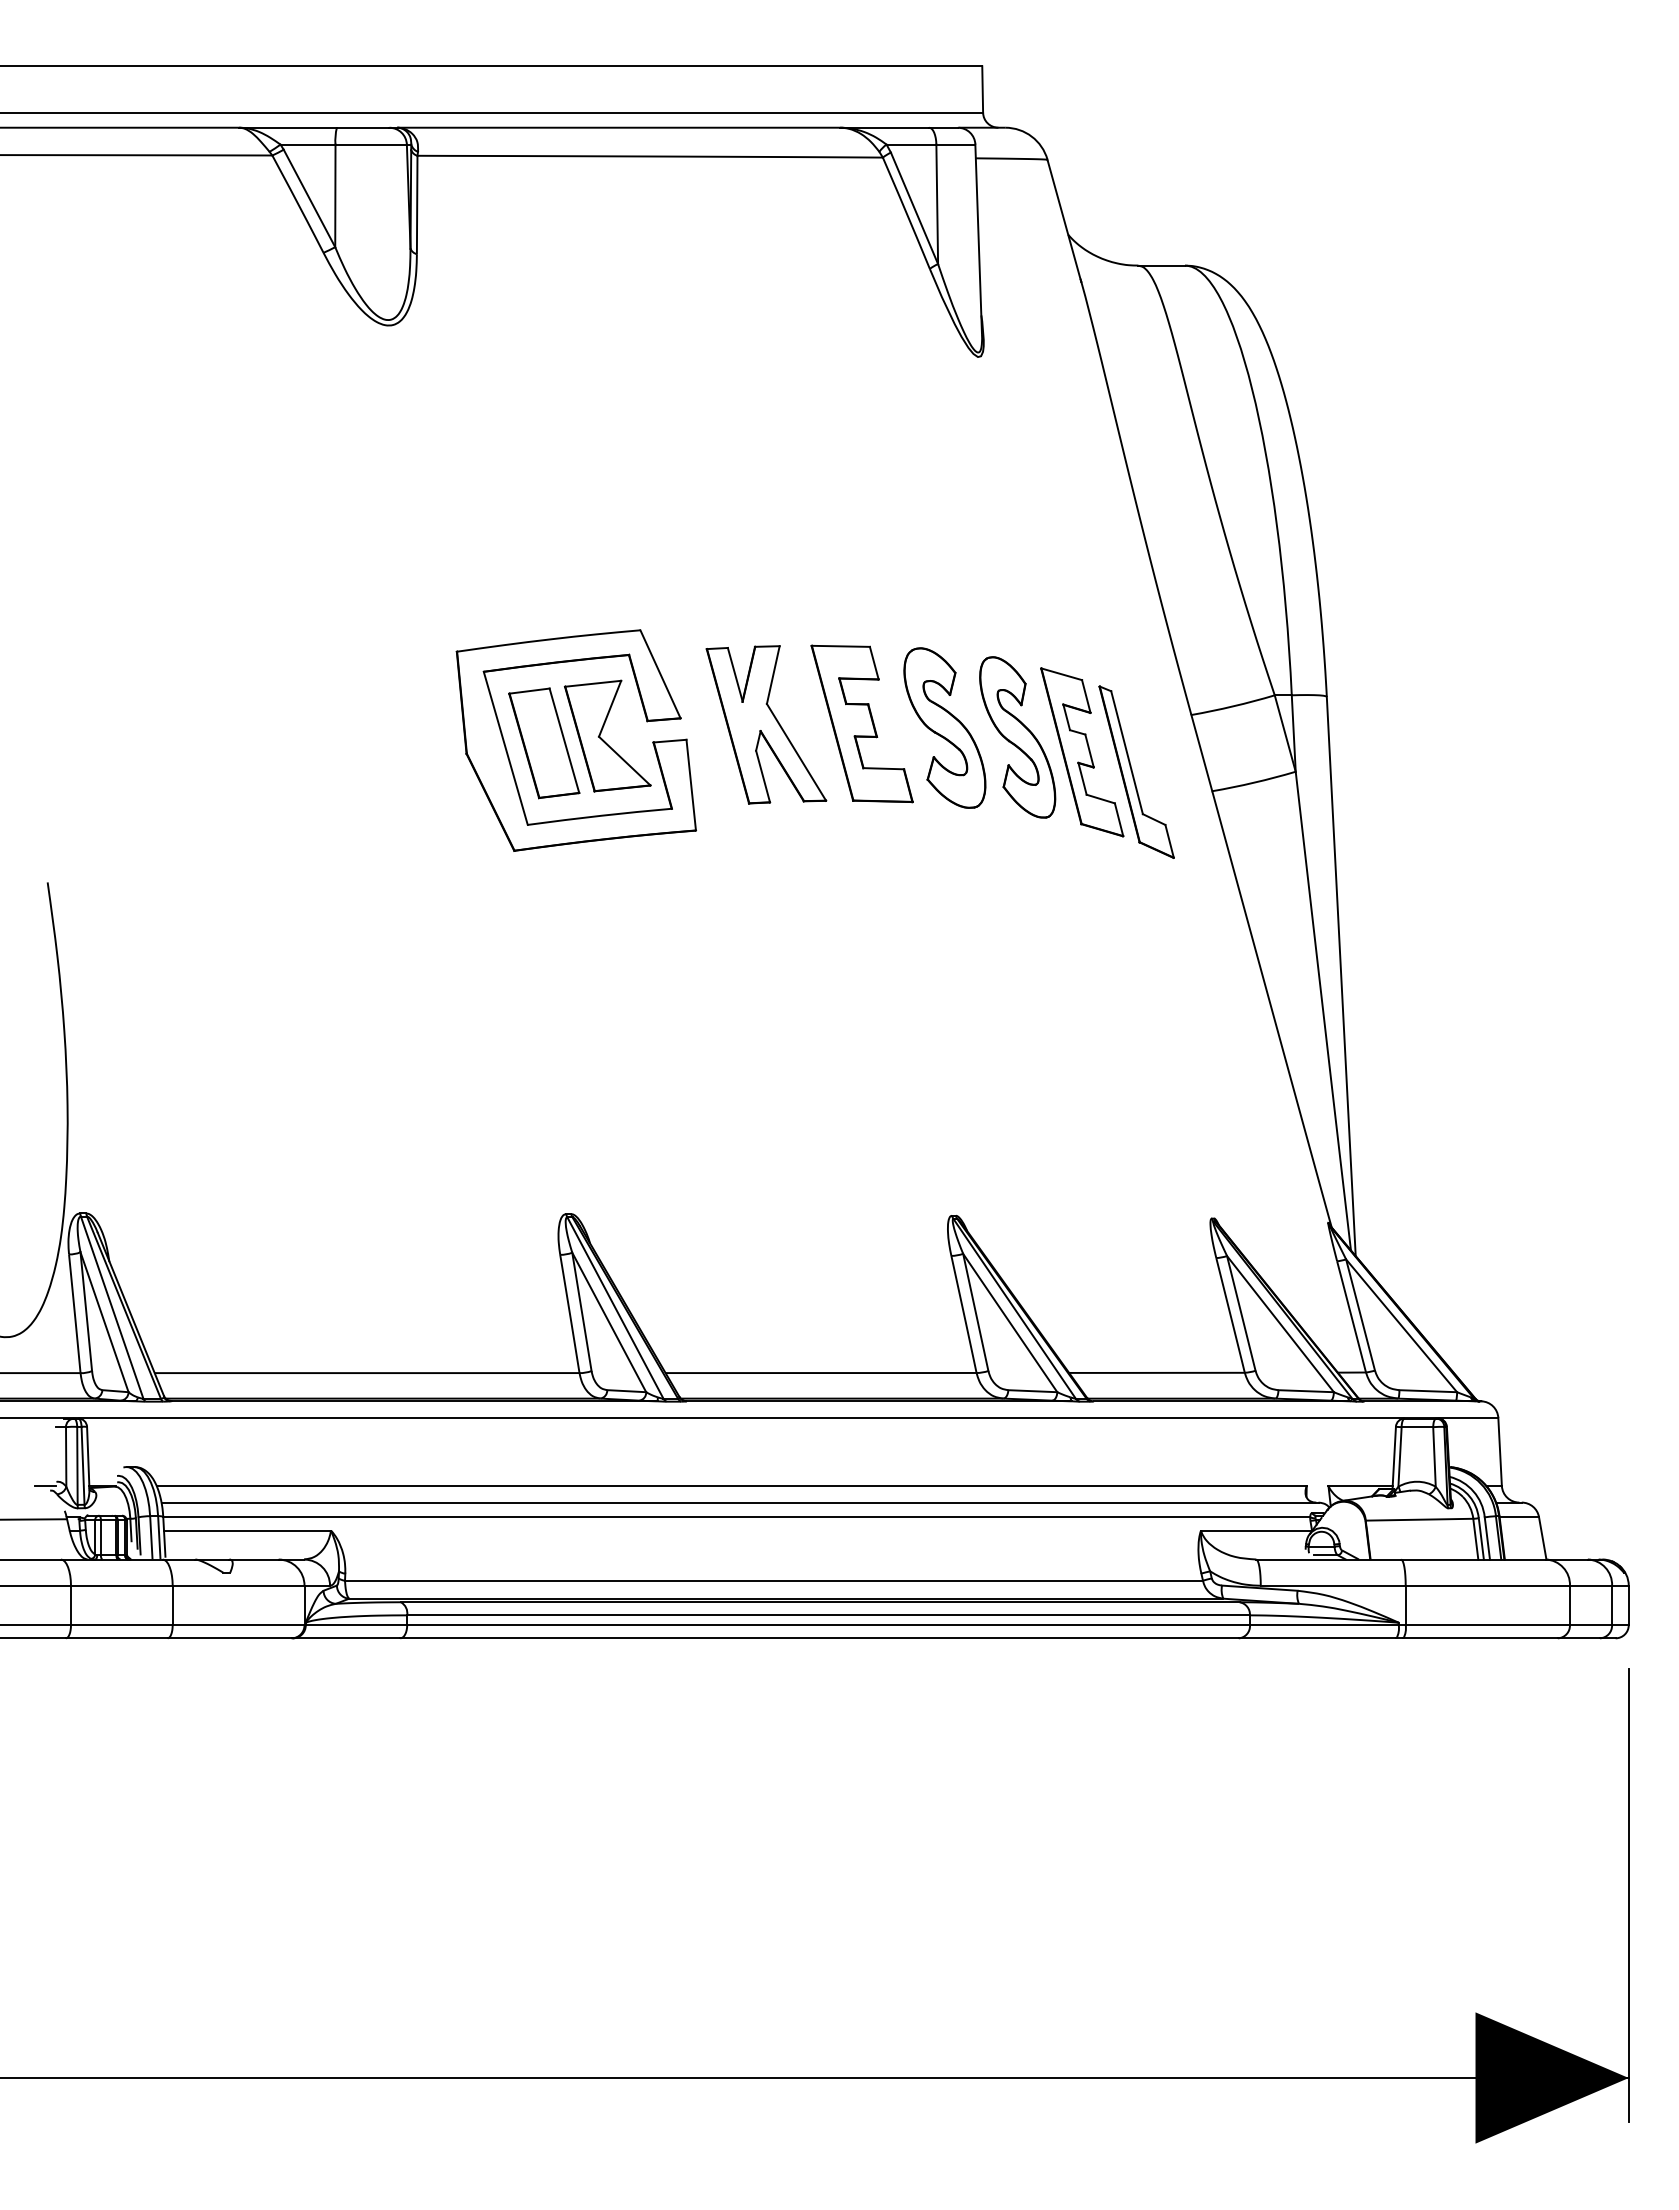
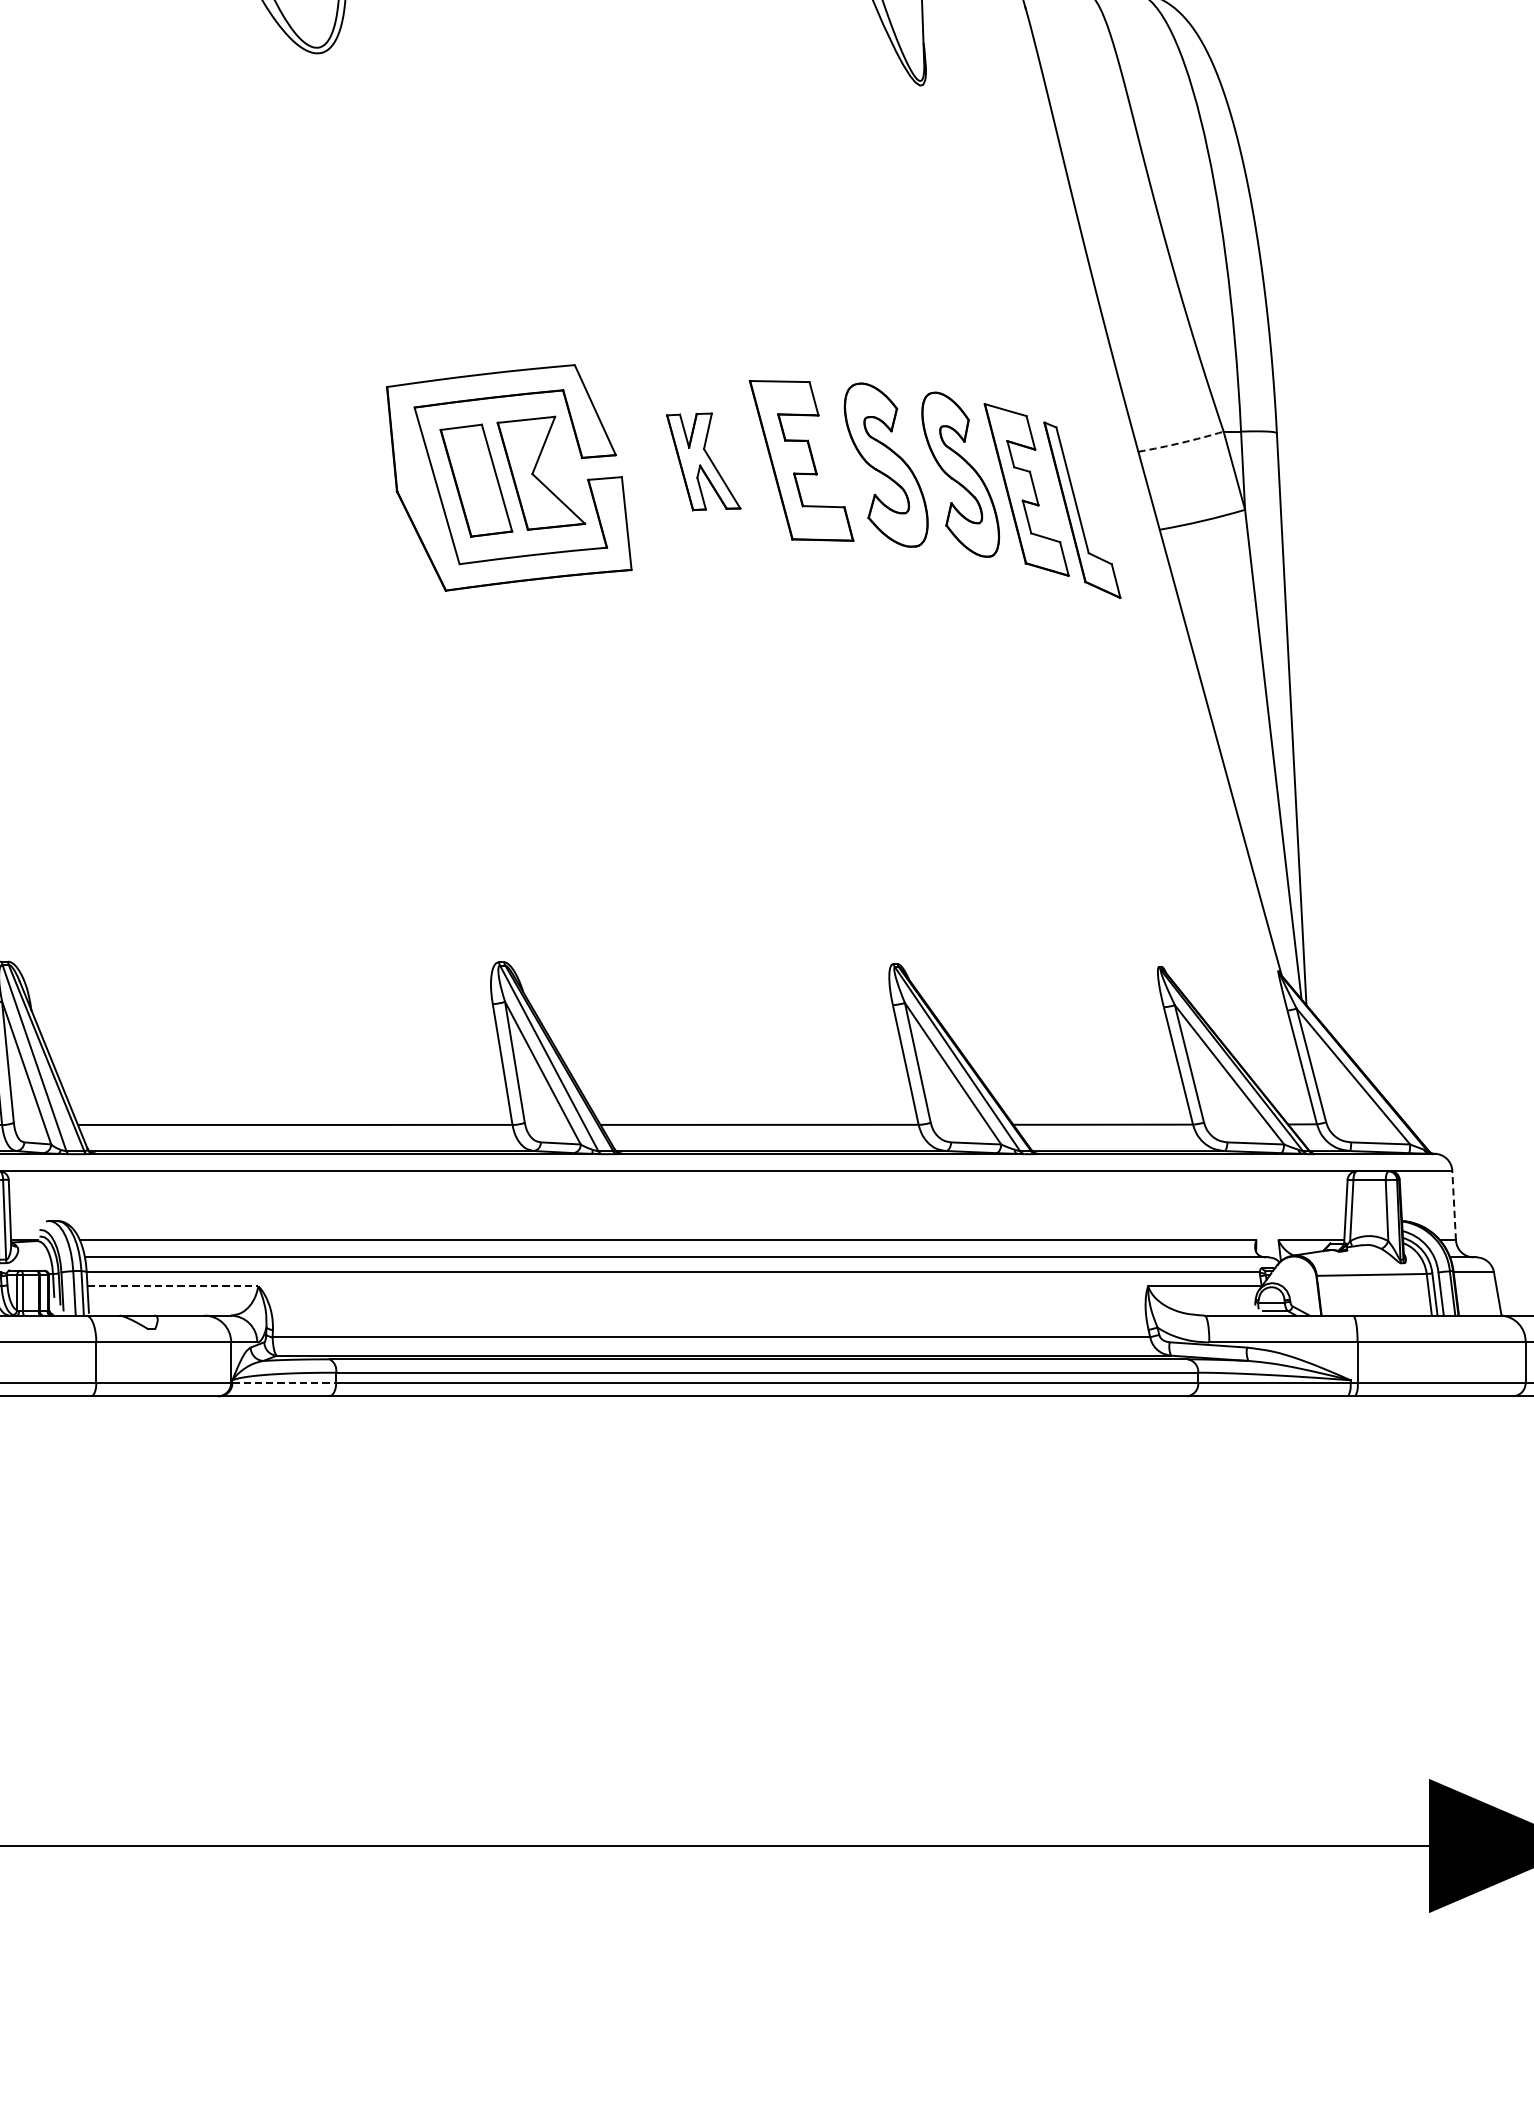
arc: (1233, 706) -> (1181, 443), solid -> dashed
part: (766, 724) -> (703, 461), size x0.6
line: (1500, 1451) -> (1454, 1205), solid -> dashed
line: (248, 1530) -> (173, 1285), solid -> dashed
line: (356, 1625) -> (284, 1383), solid -> dashed

